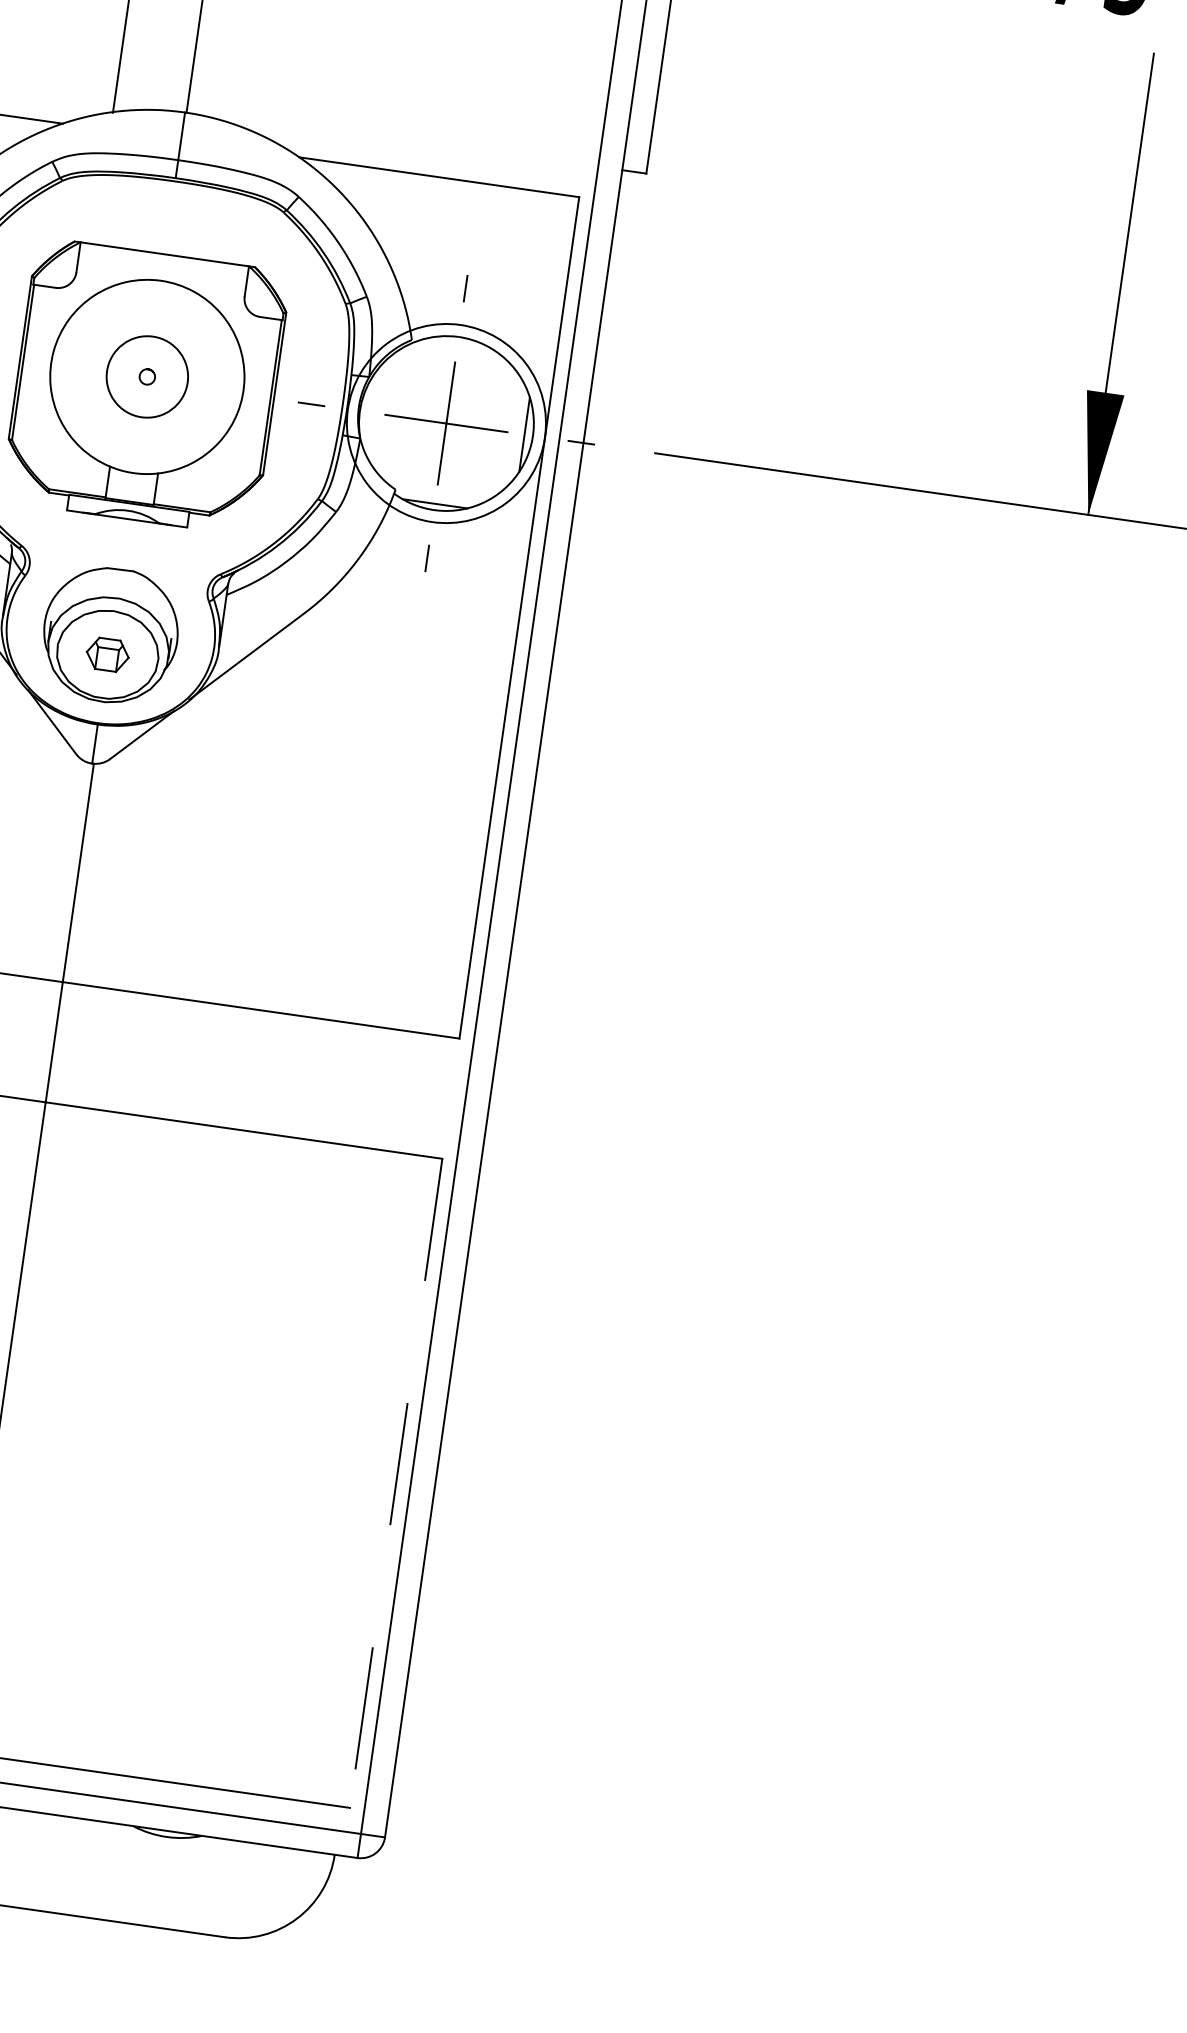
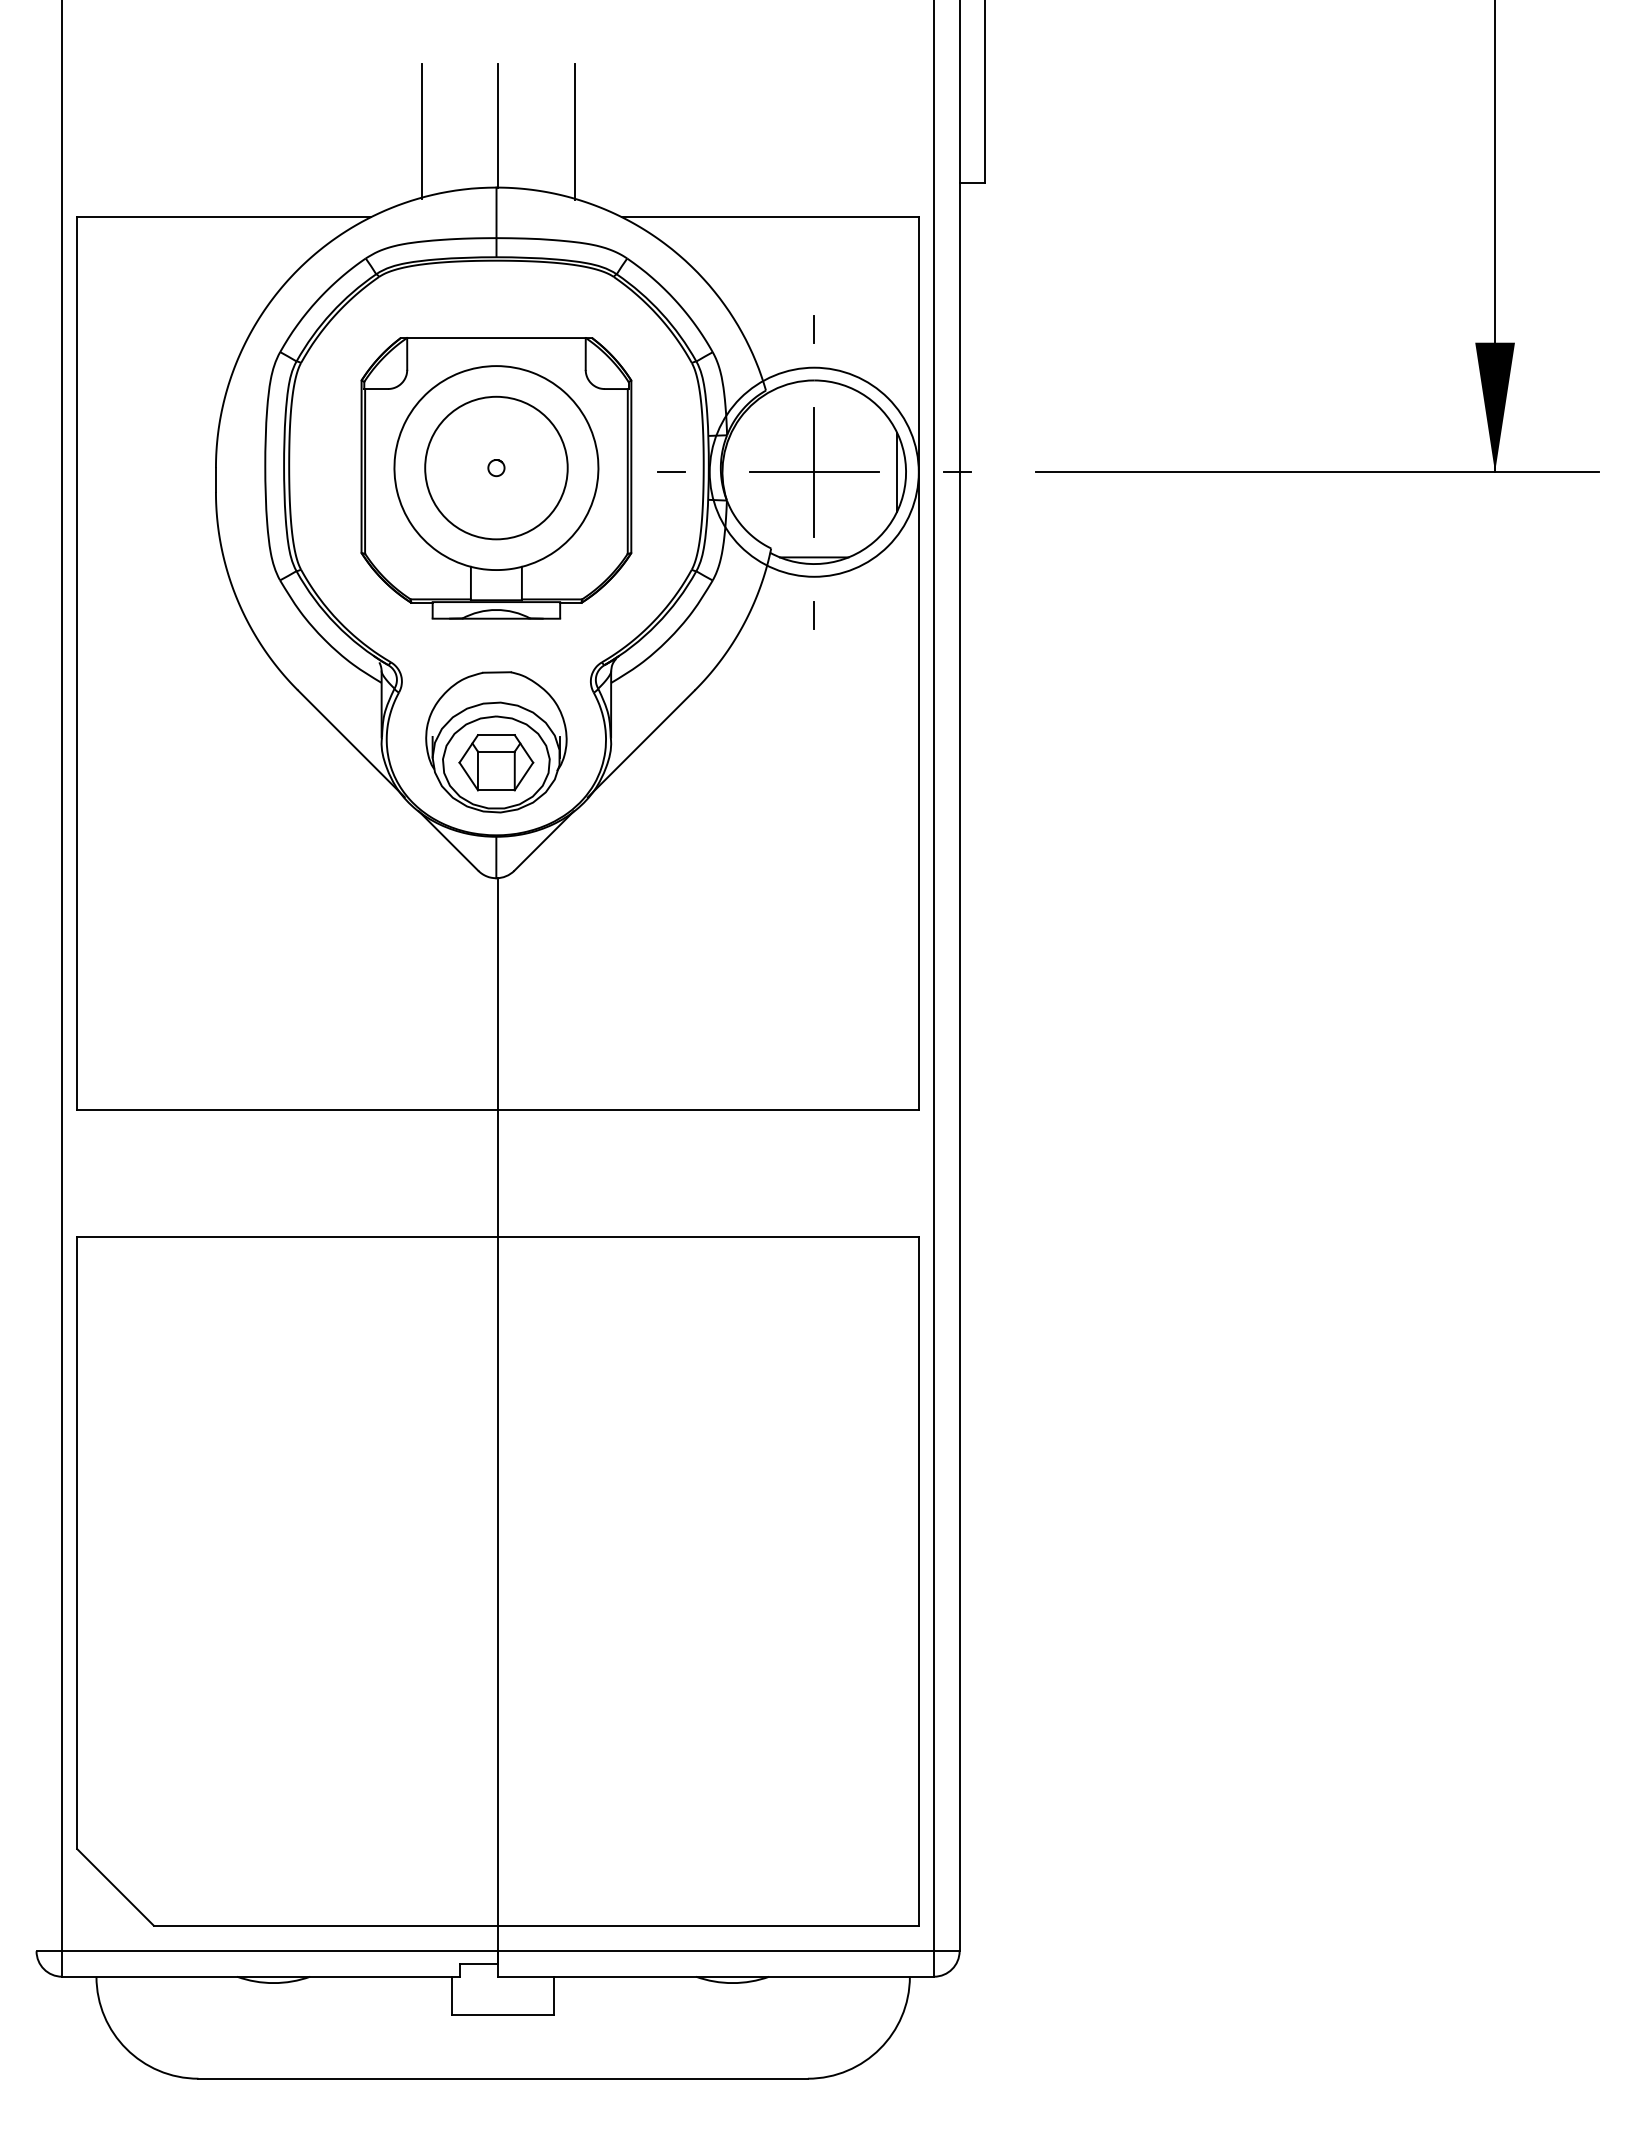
line: (266, 70) -> (574, 131), added
circle: (147, 376) -> (496, 467), size x1.67
part: (107, 654) -> (496, 762), size x1.67
line: (395, 1483) -> (918, 1581), dashed -> solid

